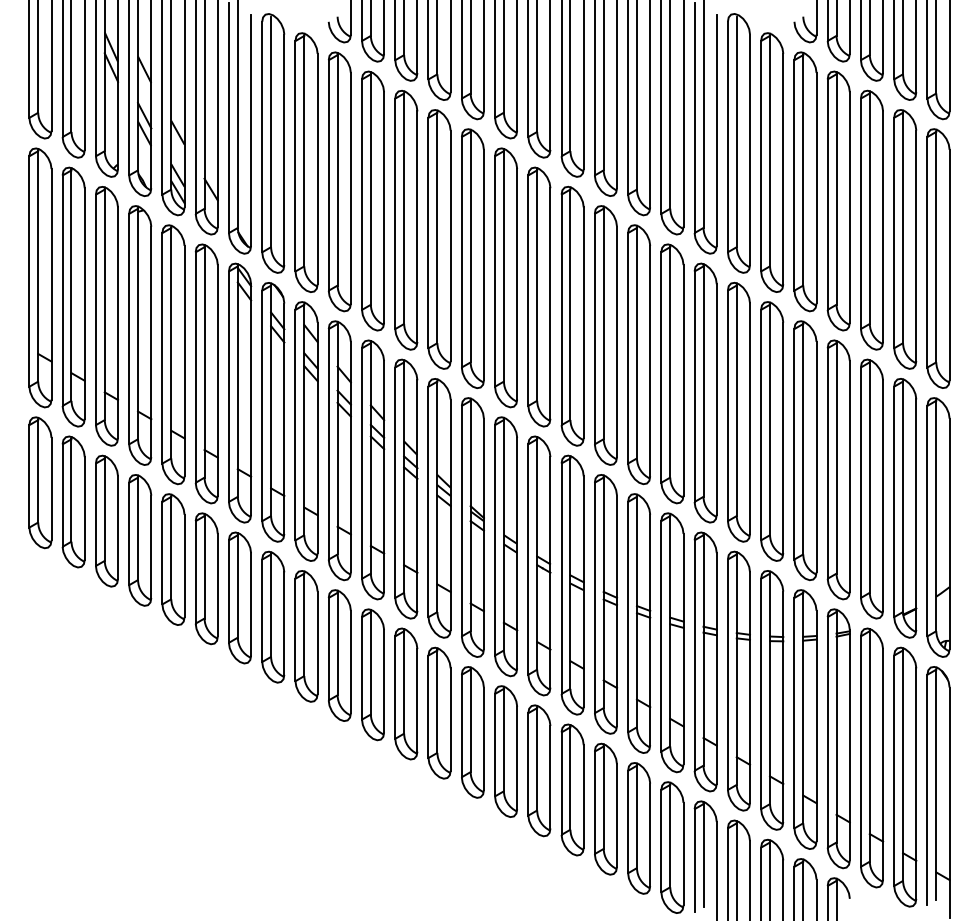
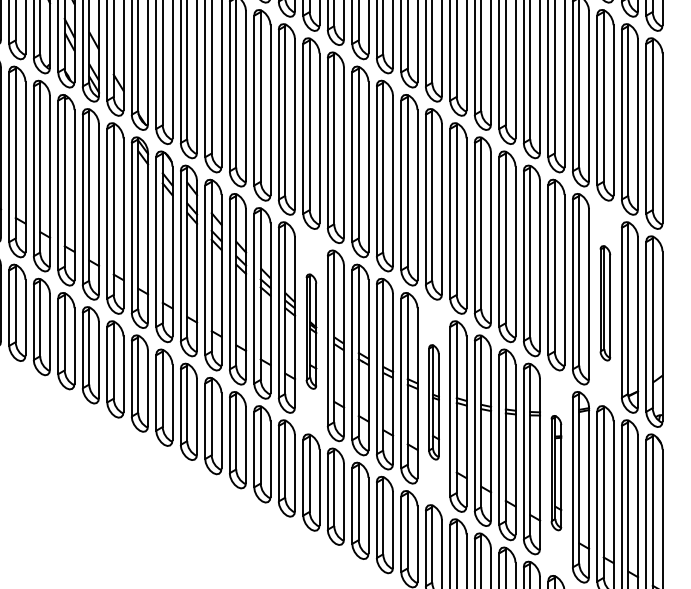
part: (871, 488) -> (605, 302), size x0.6
part: (472, 527) -> (311, 331), size x0.6
part: (639, 623) -> (434, 402), size x0.6
part: (805, 719) -> (556, 473), size x0.6

